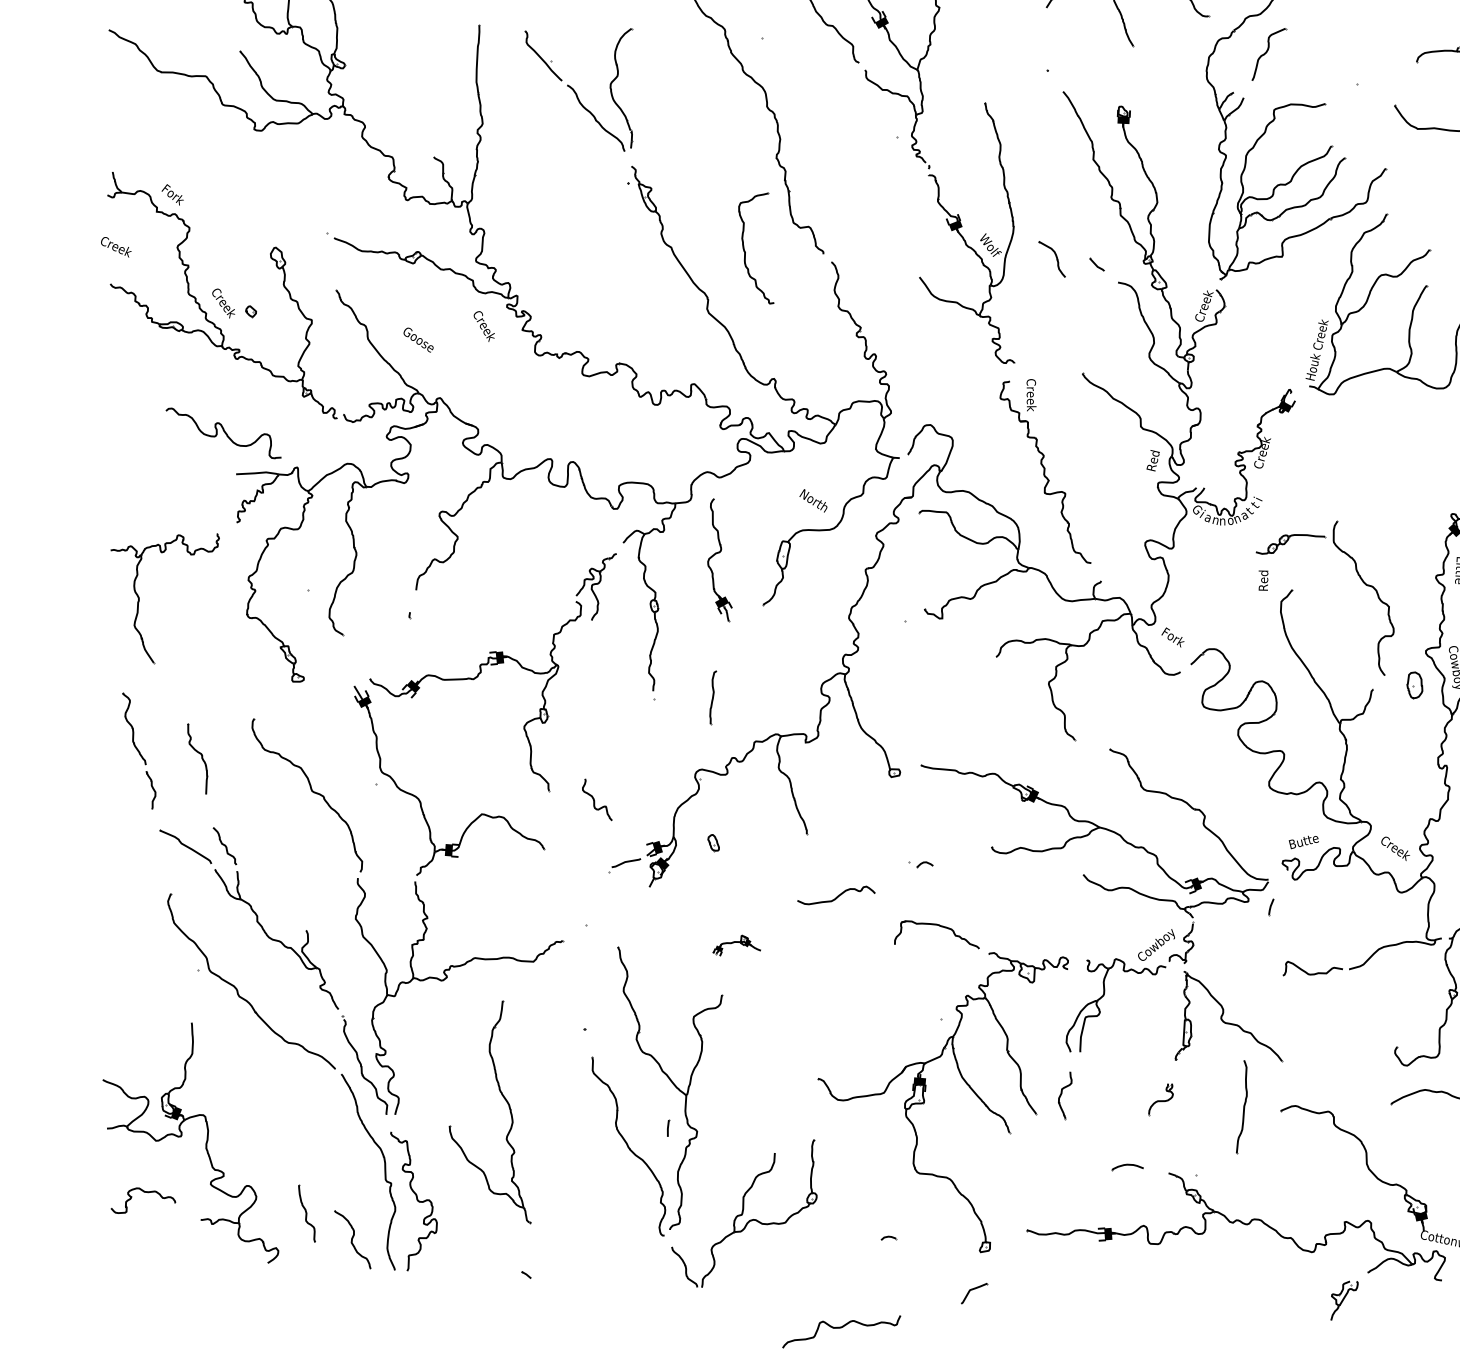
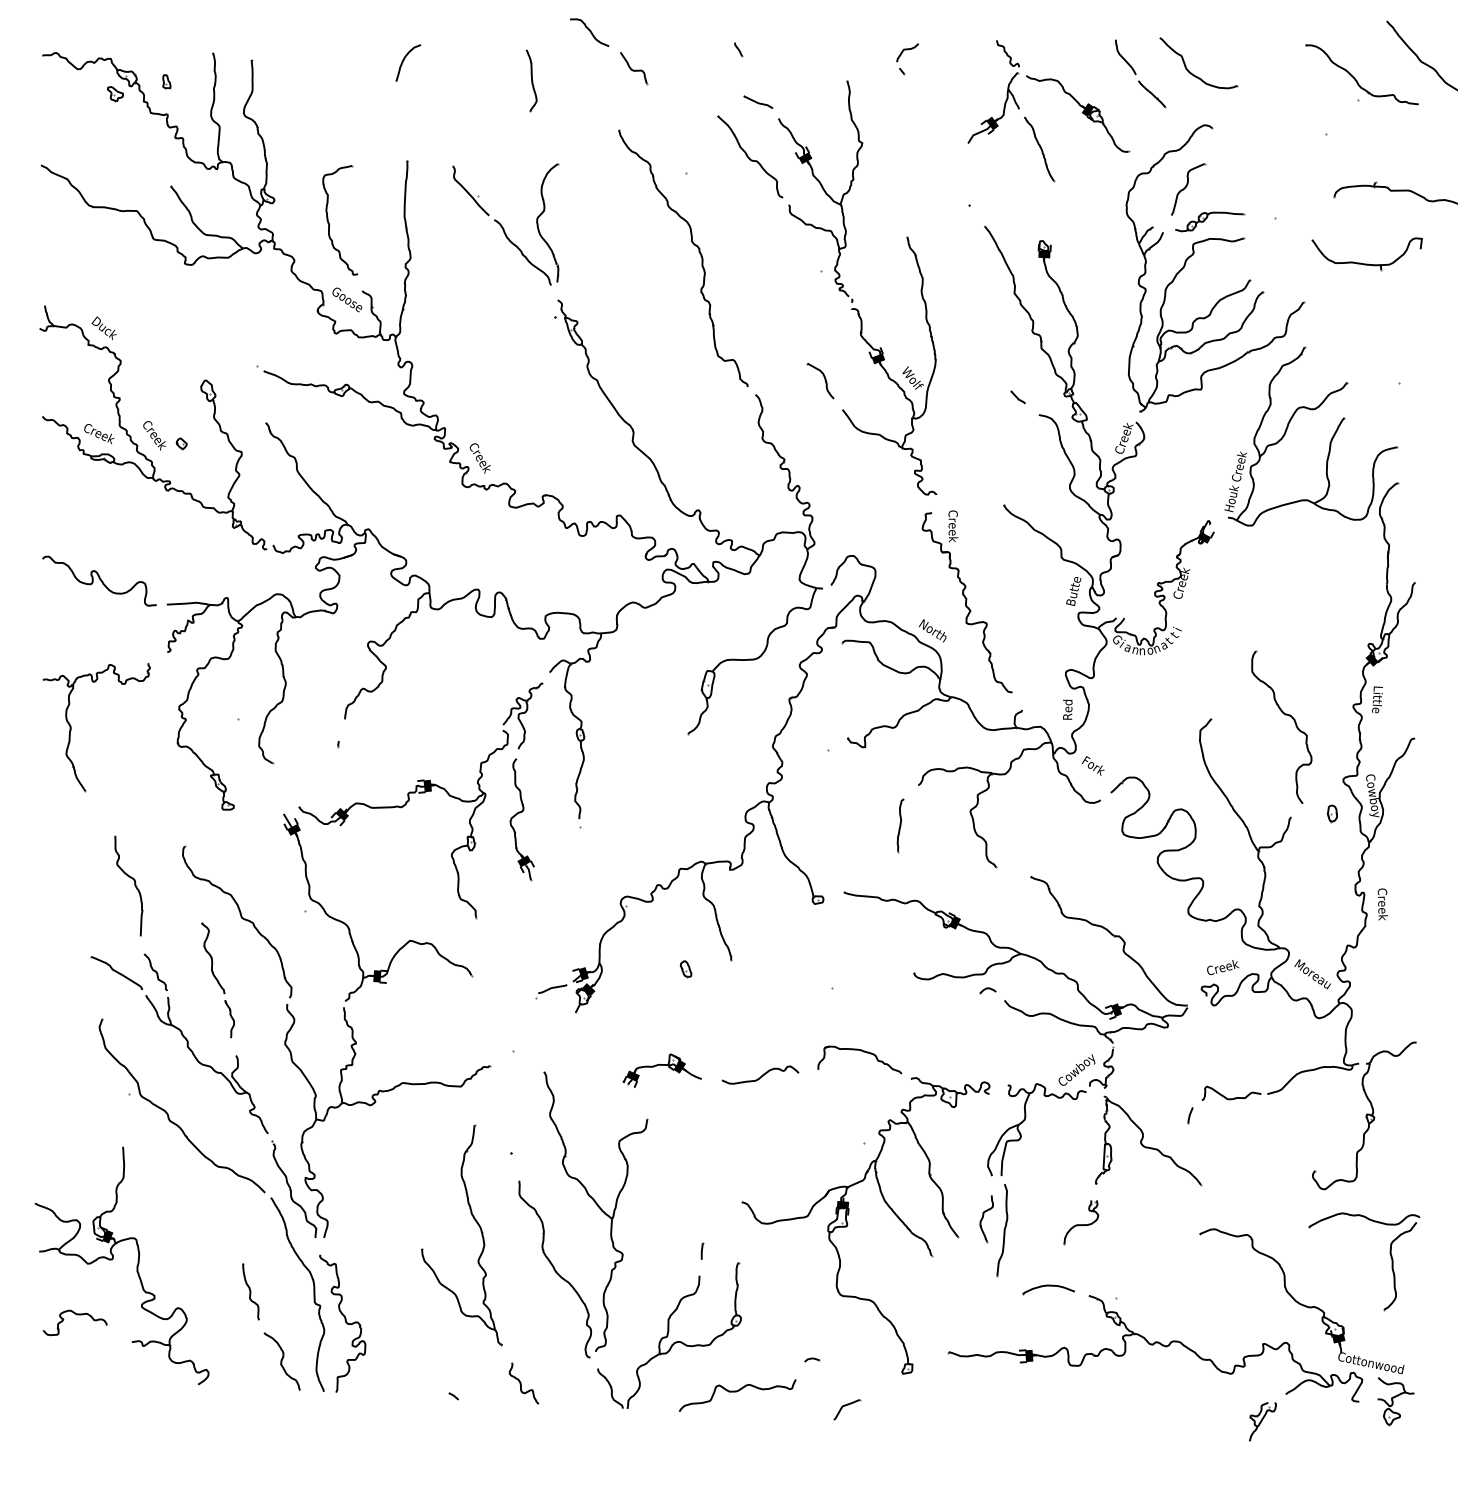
text: (172, 195) -> (103, 328), Fork -> Duck
text: (116, 247) -> (99, 434), moved
part: (745, 250) -> (329, 222), moved
part: (1051, 259) -> (820, 381), moved
text: (483, 326) -> (479, 458), moved
text: (418, 339) -> (347, 299), moved
curve: (223, 431) -> (99, 579), moved
text: (1153, 461) -> (1073, 591), Red -> Butte
text: (813, 500) -> (932, 630), moved
part: (1291, 543) -> (1210, 221), moved
part: (718, 554) -> (520, 813), moved
text: (1263, 580) -> (1067, 709), moved
part: (1414, 685) -> (1332, 813), size x0.62
part: (713, 697) -> (900, 825), moved
part: (138, 751) -> (217, 980), moved
part: (197, 758) -> (128, 885), size x1.43
curve: (594, 799) -> (521, 1383), moved
text: (1304, 841) -> (1223, 967), Butte -> Creek
part: (713, 843) -> (685, 969), moved
text: (1394, 848) -> (1312, 974), Creek -> Moreau
part: (924, 864) -> (987, 990), moved
curve: (837, 895) -> (761, 1075), moved
line: (1271, 907) -> (1190, 1115), moved
part: (736, 945) -> (661, 1070), size x1.67
part: (1161, 1099) -> (1081, 1222), size x1.43
part: (504, 1100) -> (476, 1223), moved
part: (1242, 1107) -> (1002, 1230), moved
line: (668, 1127) -> (702, 1250), moved
part: (1127, 1166) -> (1048, 1289), size x1.67
part: (306, 1213) -> (250, 1291), moved
part: (975, 1293) -> (847, 1409), moved
curve: (840, 1328) -> (736, 1392), moved

